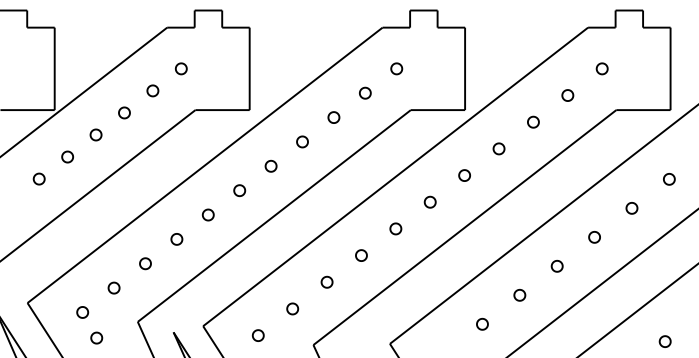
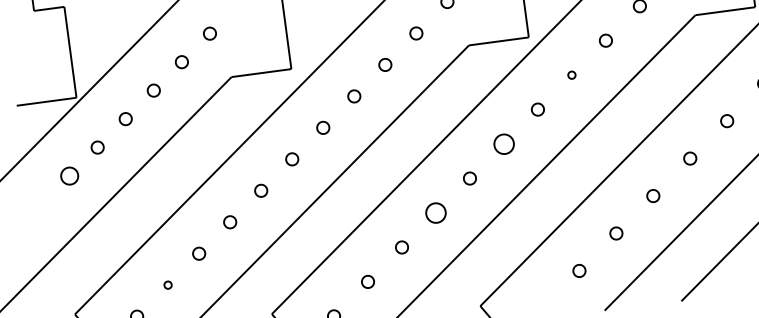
part: (498, 148) -> (571, 74), size x0.6
part: (38, 178) -> (68, 175), size x1.4
part: (429, 201) -> (503, 143), size x1.6
part: (361, 255) -> (436, 212), size x1.6
part: (113, 287) -> (167, 284), size x0.6

